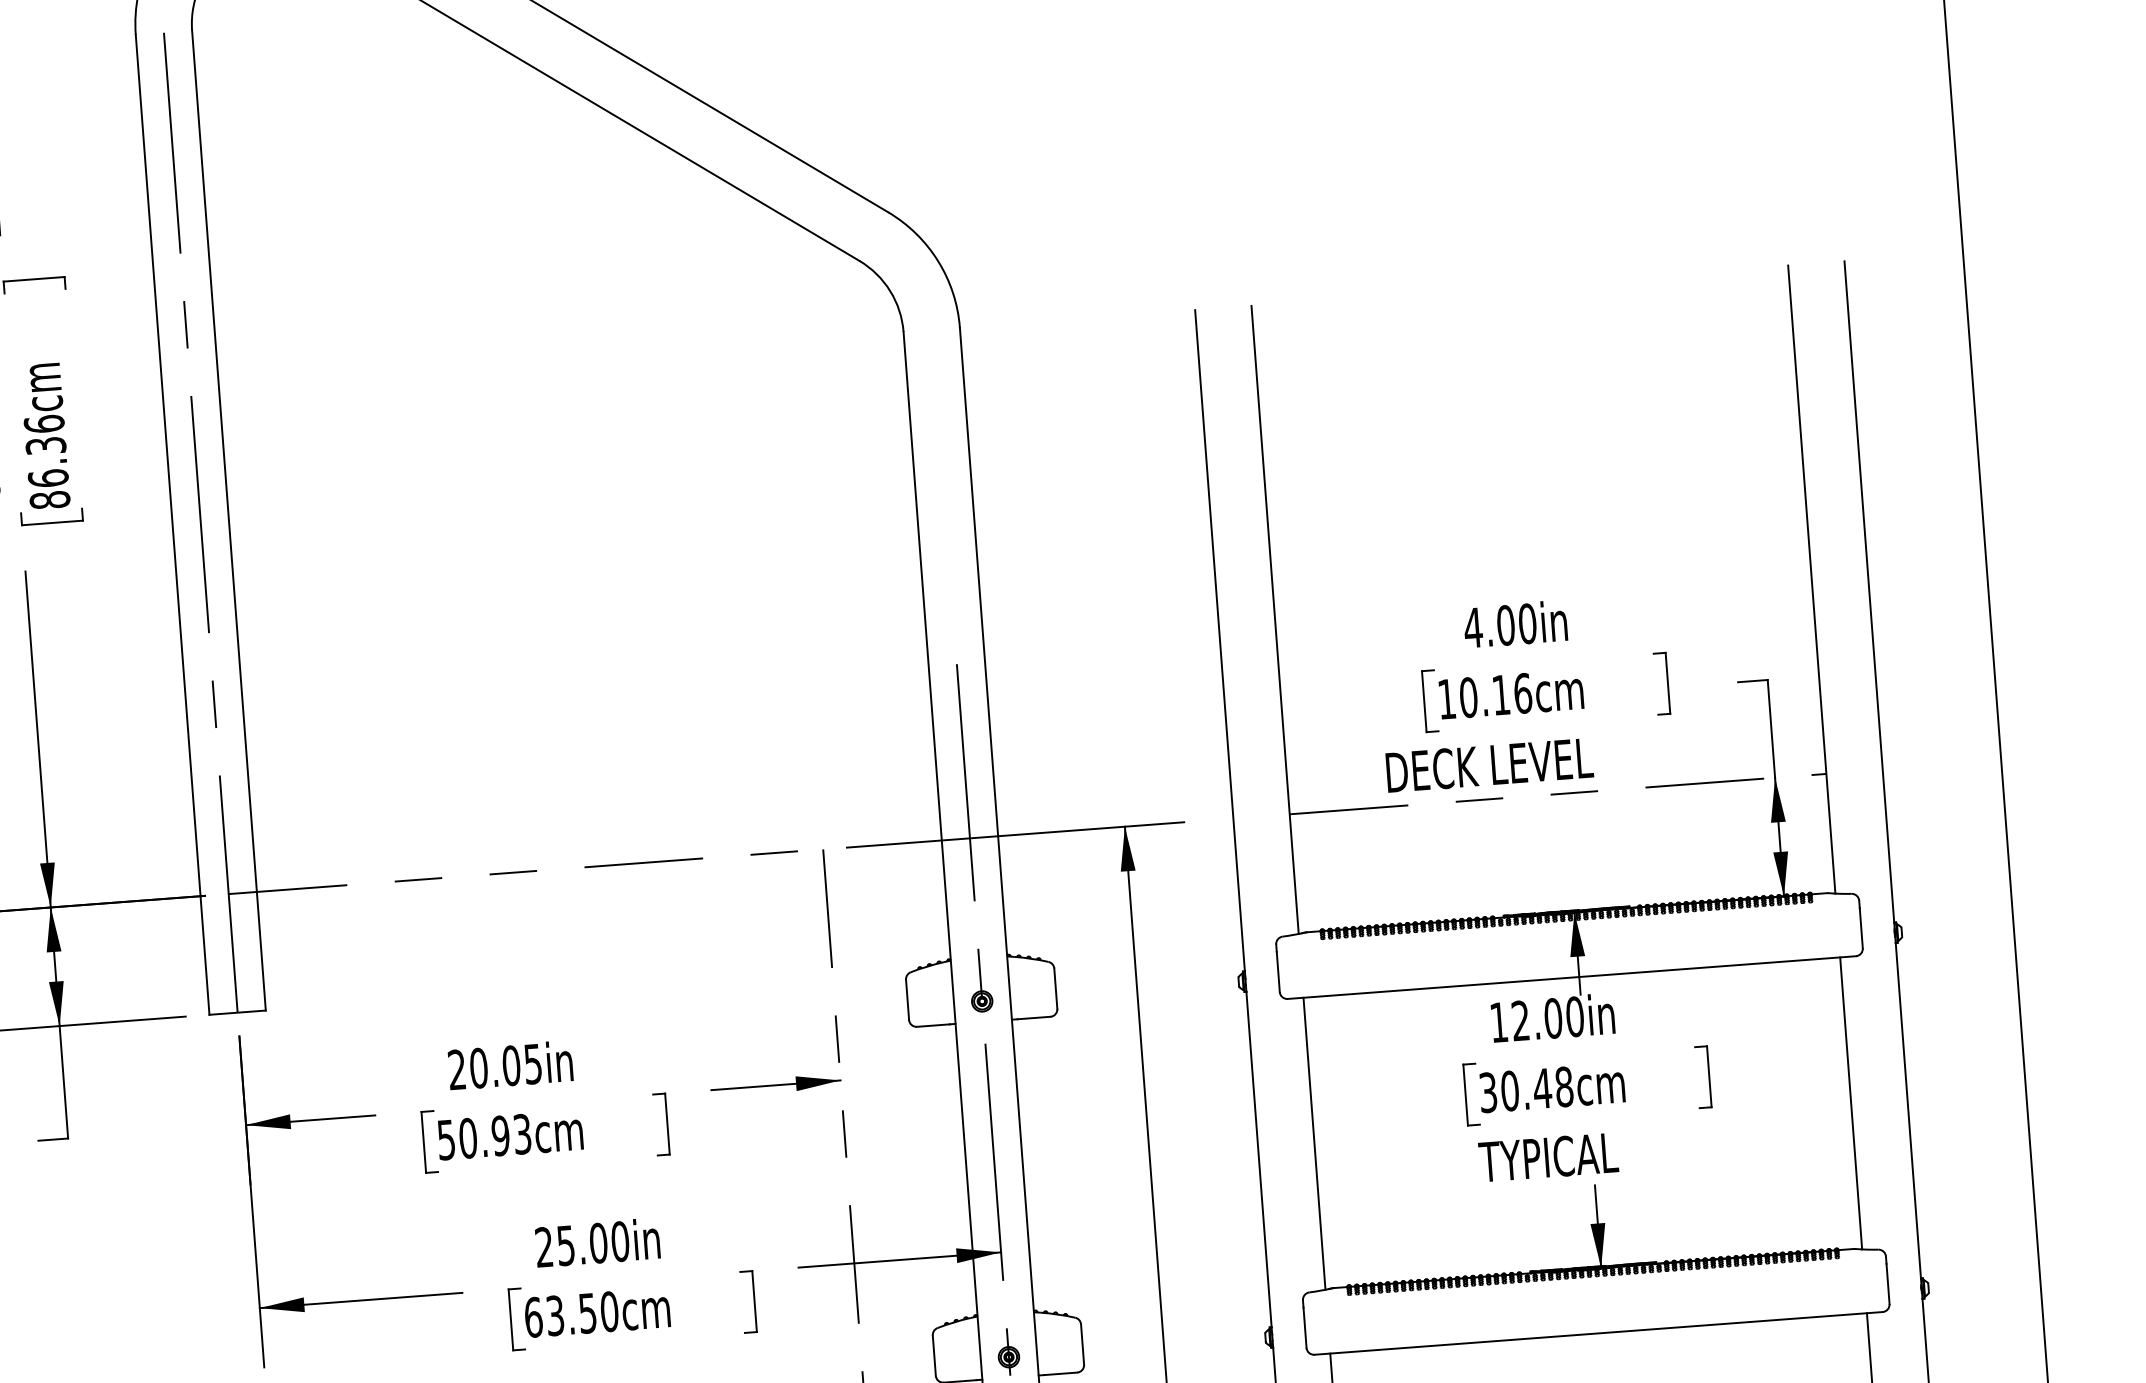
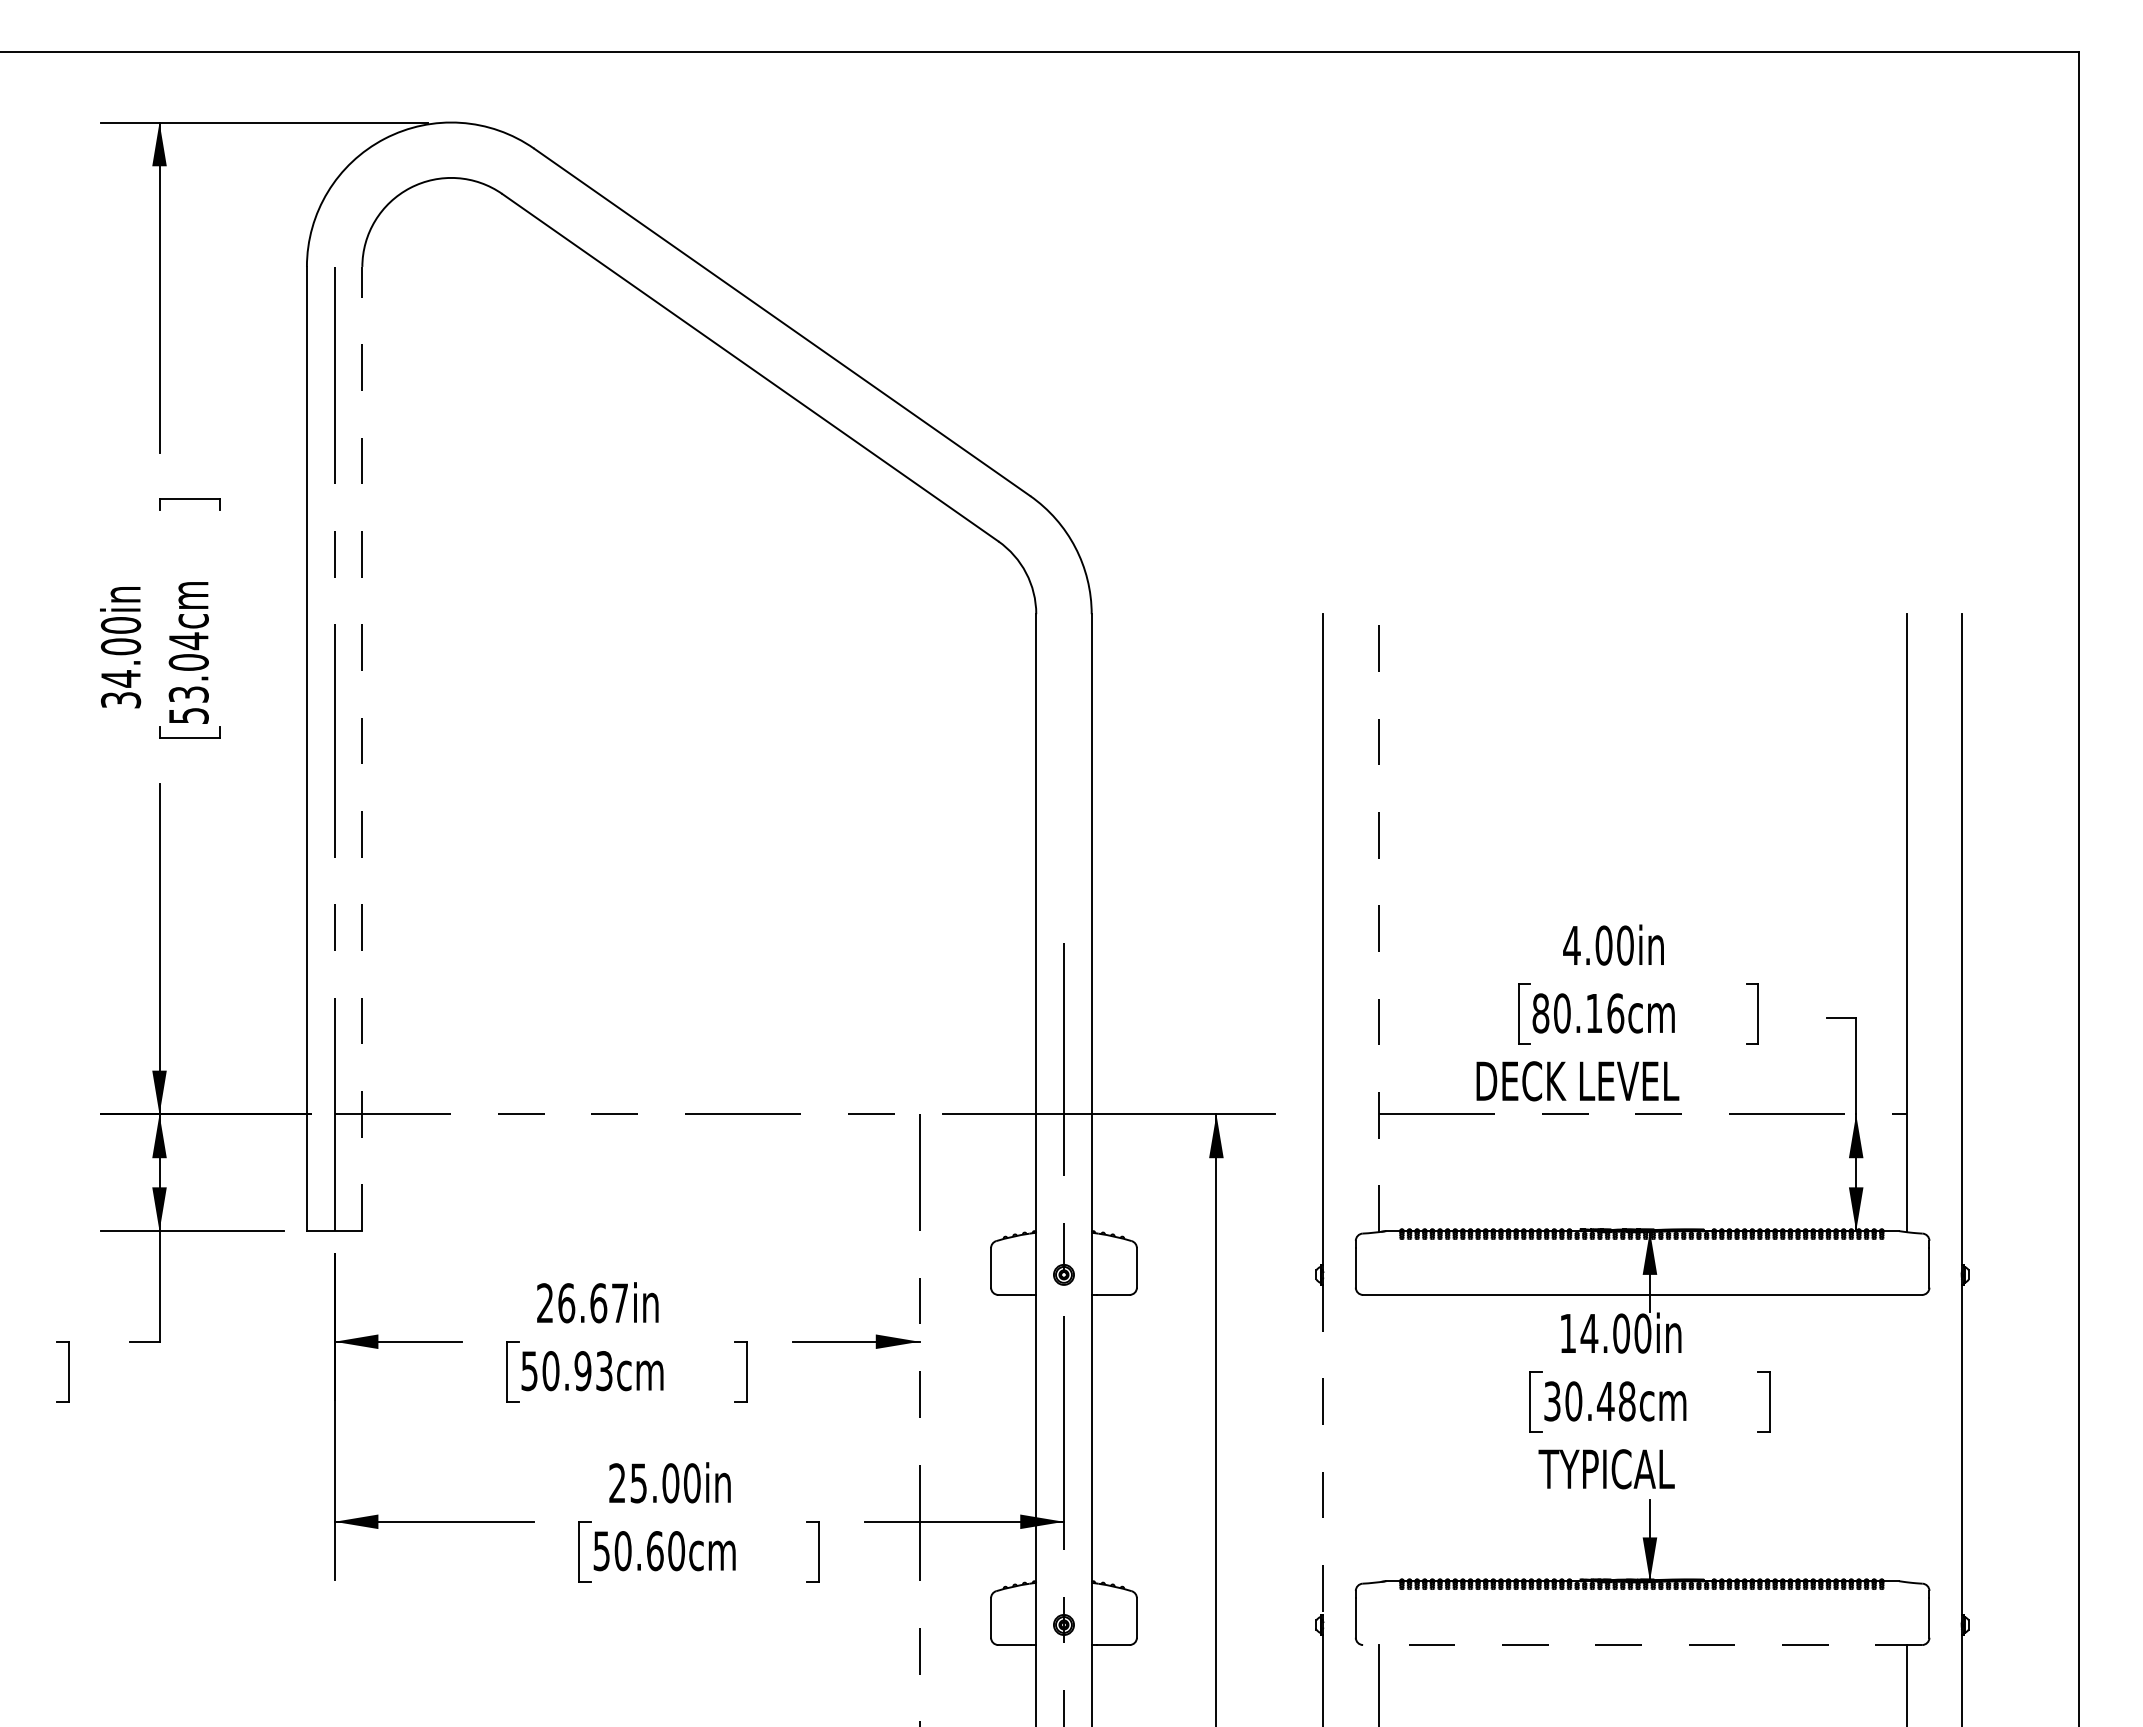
text: (46, 462) -> (188, 678), 86.36cm -> 53.04cm
line: (229, 520) -> (362, 748), solid -> dashed
line: (1275, 620) -> (1378, 923), solid -> dashed
text: (1446, 699) -> (1540, 1013), 10.16cm -> 80.16cm
text: (1520, 1019) -> (1589, 1332), 12.00in -> 14.00in
text: (505, 1066) -> (592, 1303), 20.05in -> 26.67in
line: (1851, 1103) -> (1906, 1438), removed
line: (1314, 1143) -> (1378, 1438), removed
line: (1259, 1160) -> (1323, 1450), solid -> dashed
text: (560, 1315) -> (628, 1551), 63.50cm -> 50.60cm
line: (1598, 1333) -> (1642, 1645), solid -> dashed

